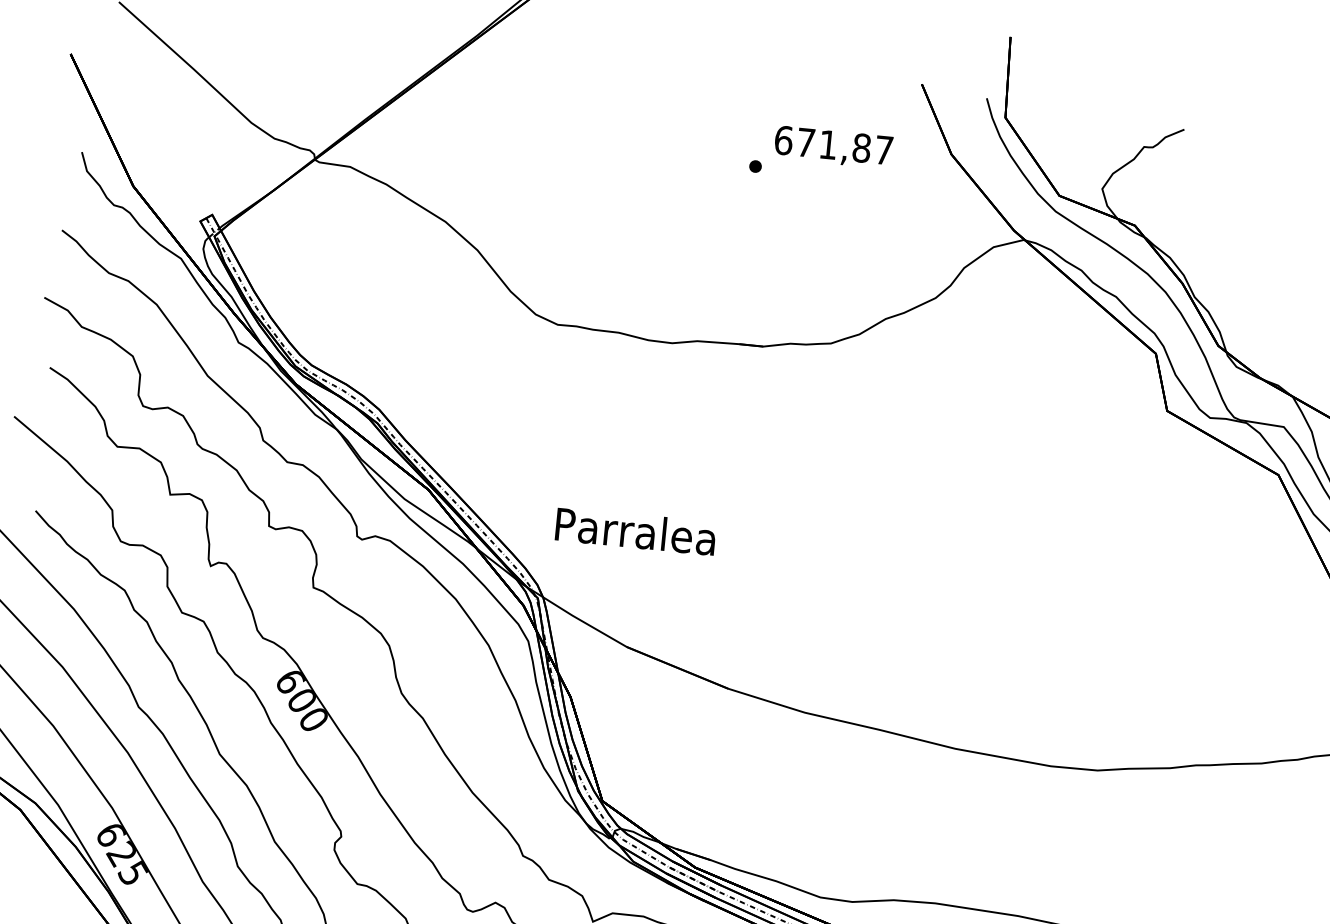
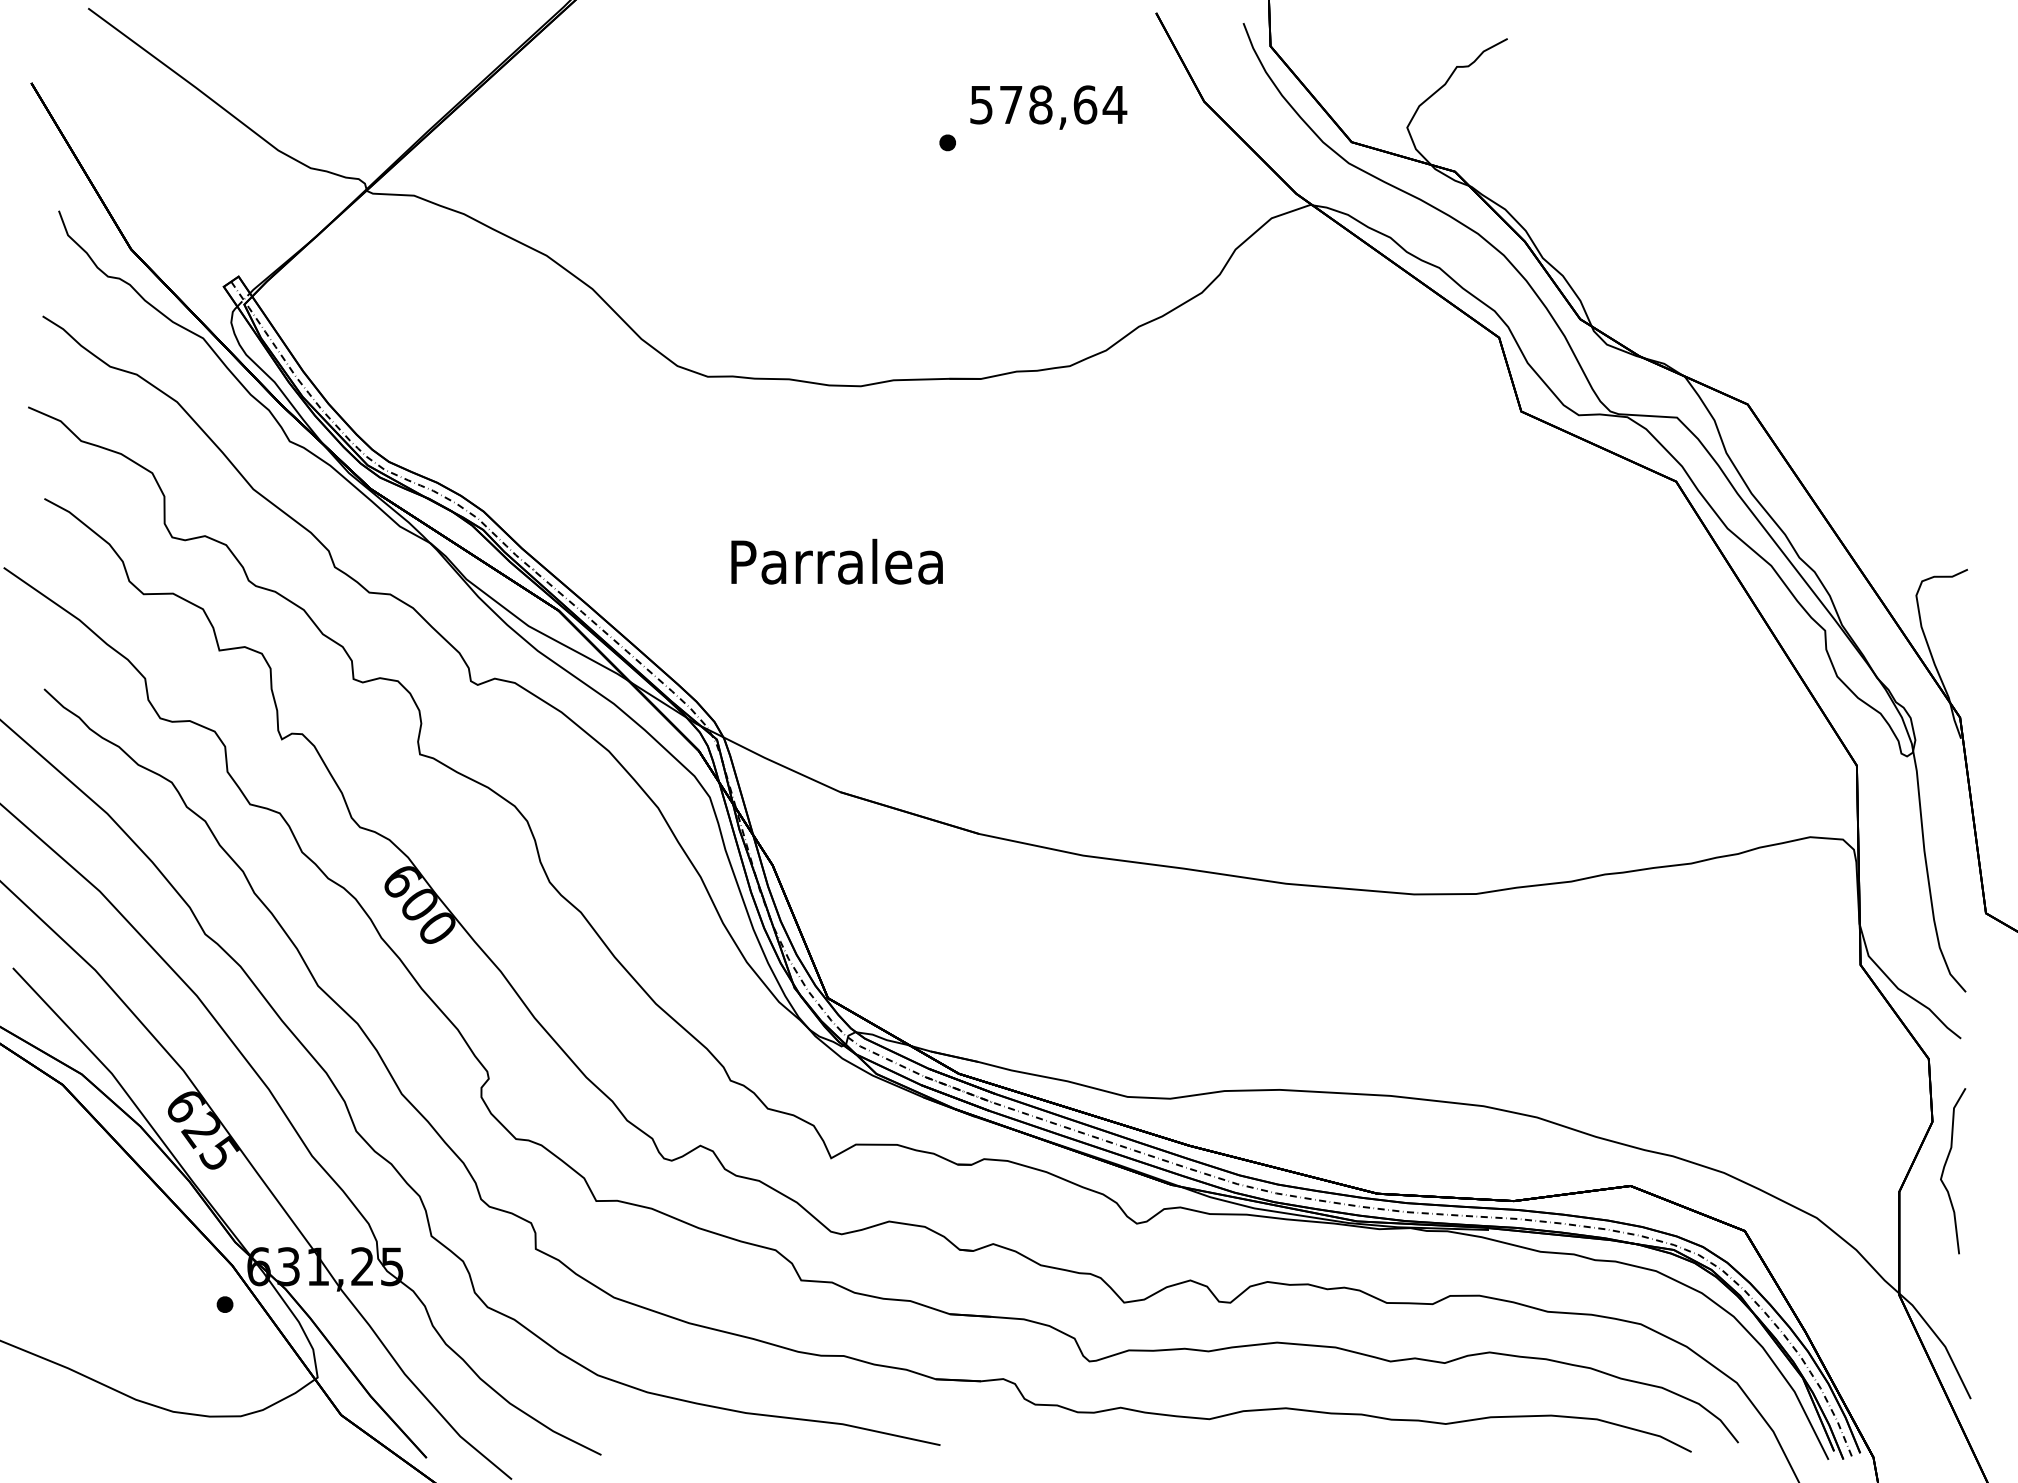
text: (834, 145) -> (1048, 104), 671,87 -> 578,64
text: (635, 531) -> (836, 561), moved

